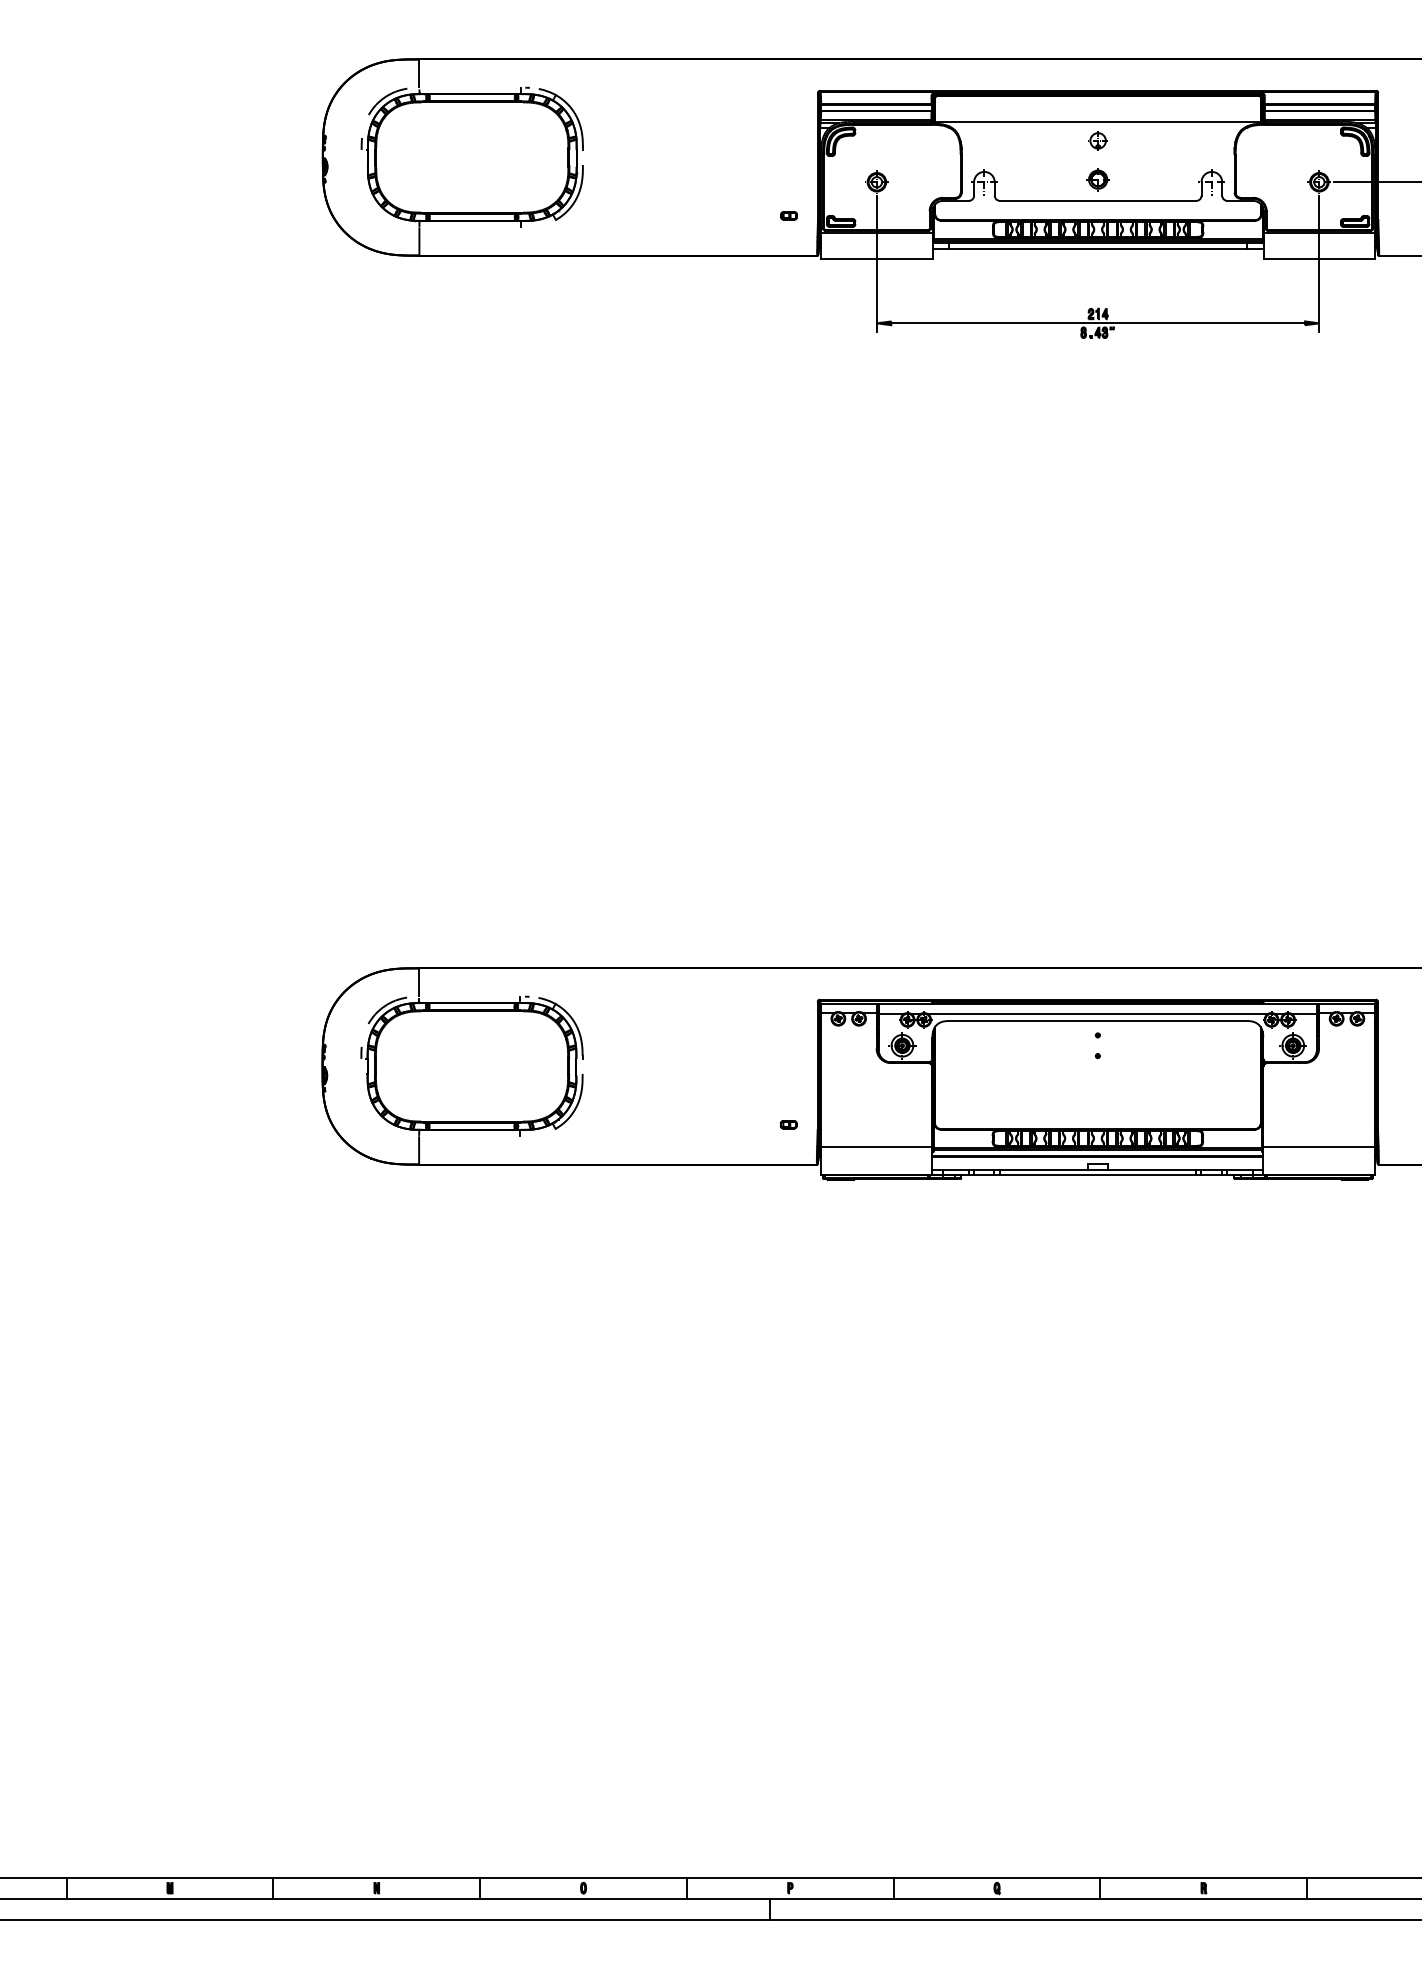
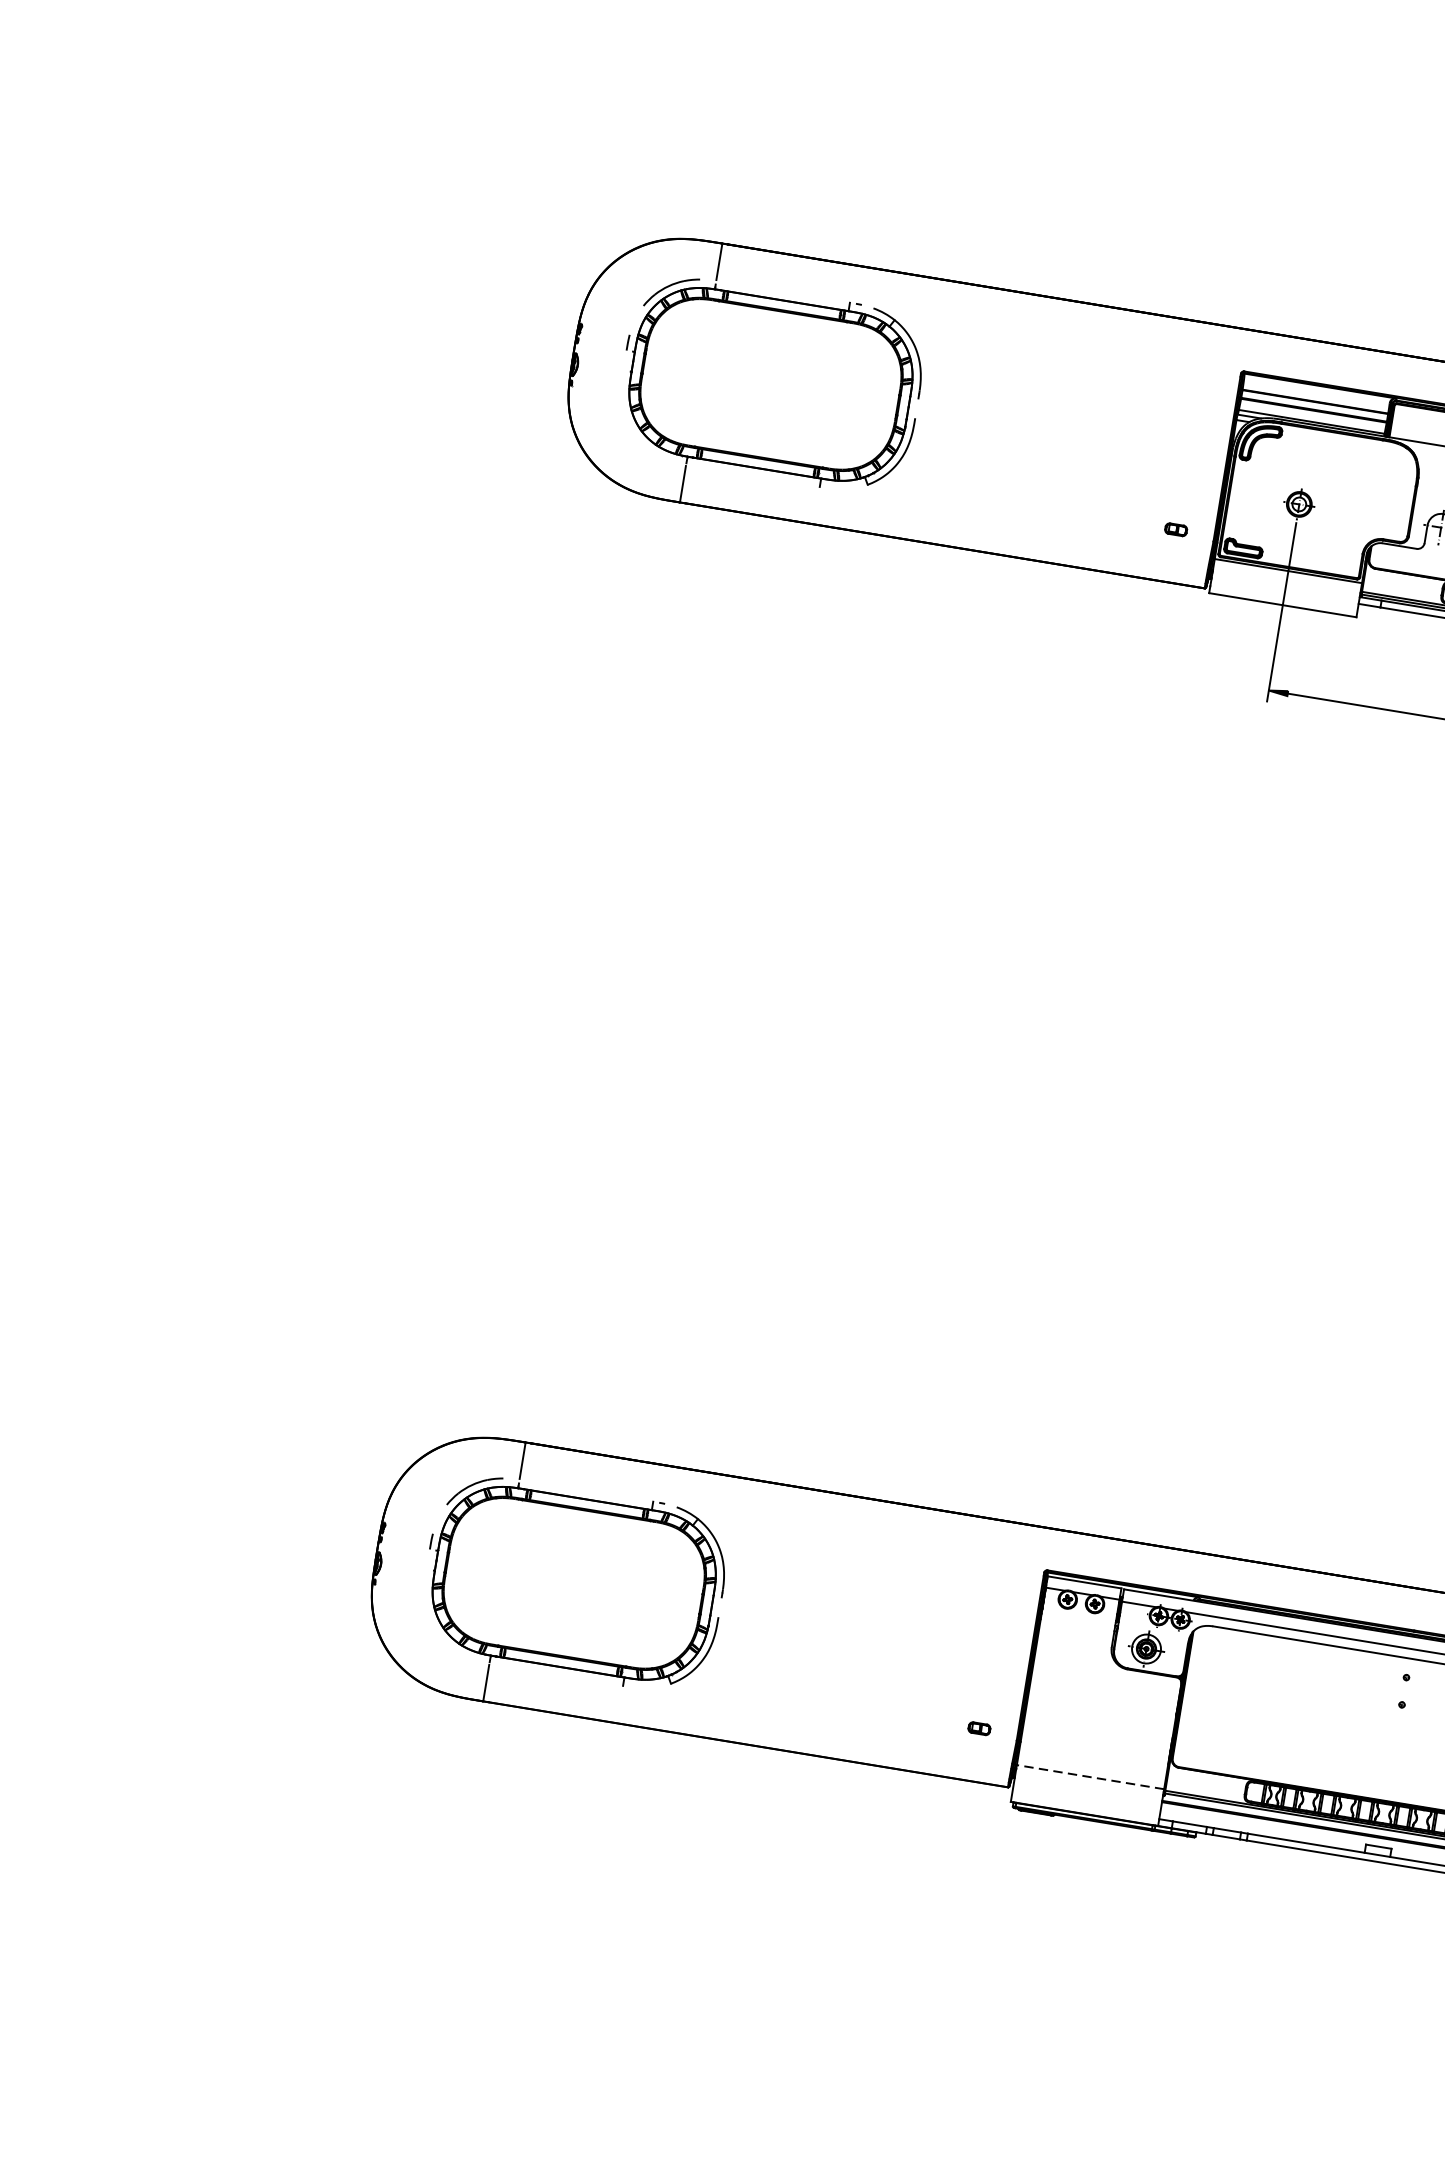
line: (876, 1147) -> (1090, 1777), solid -> dashed

